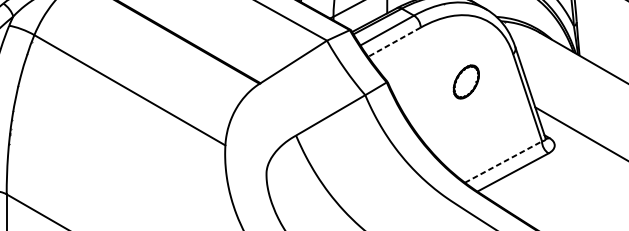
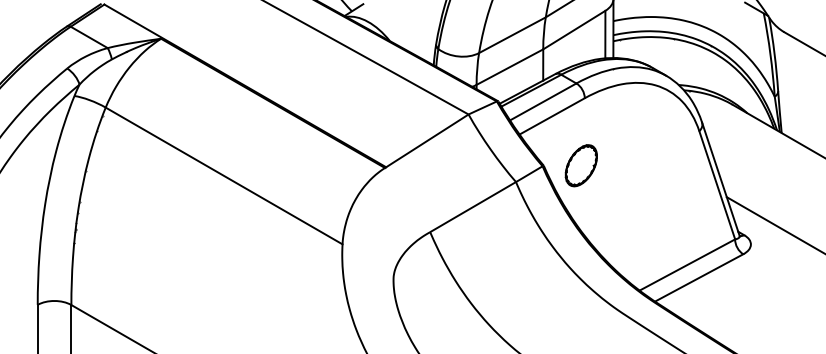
line: (393, 42) -> (551, 116), dashed -> solid
part: (465, 81) -> (580, 165), moved
line: (503, 161) -> (687, 264), dashed -> solid

